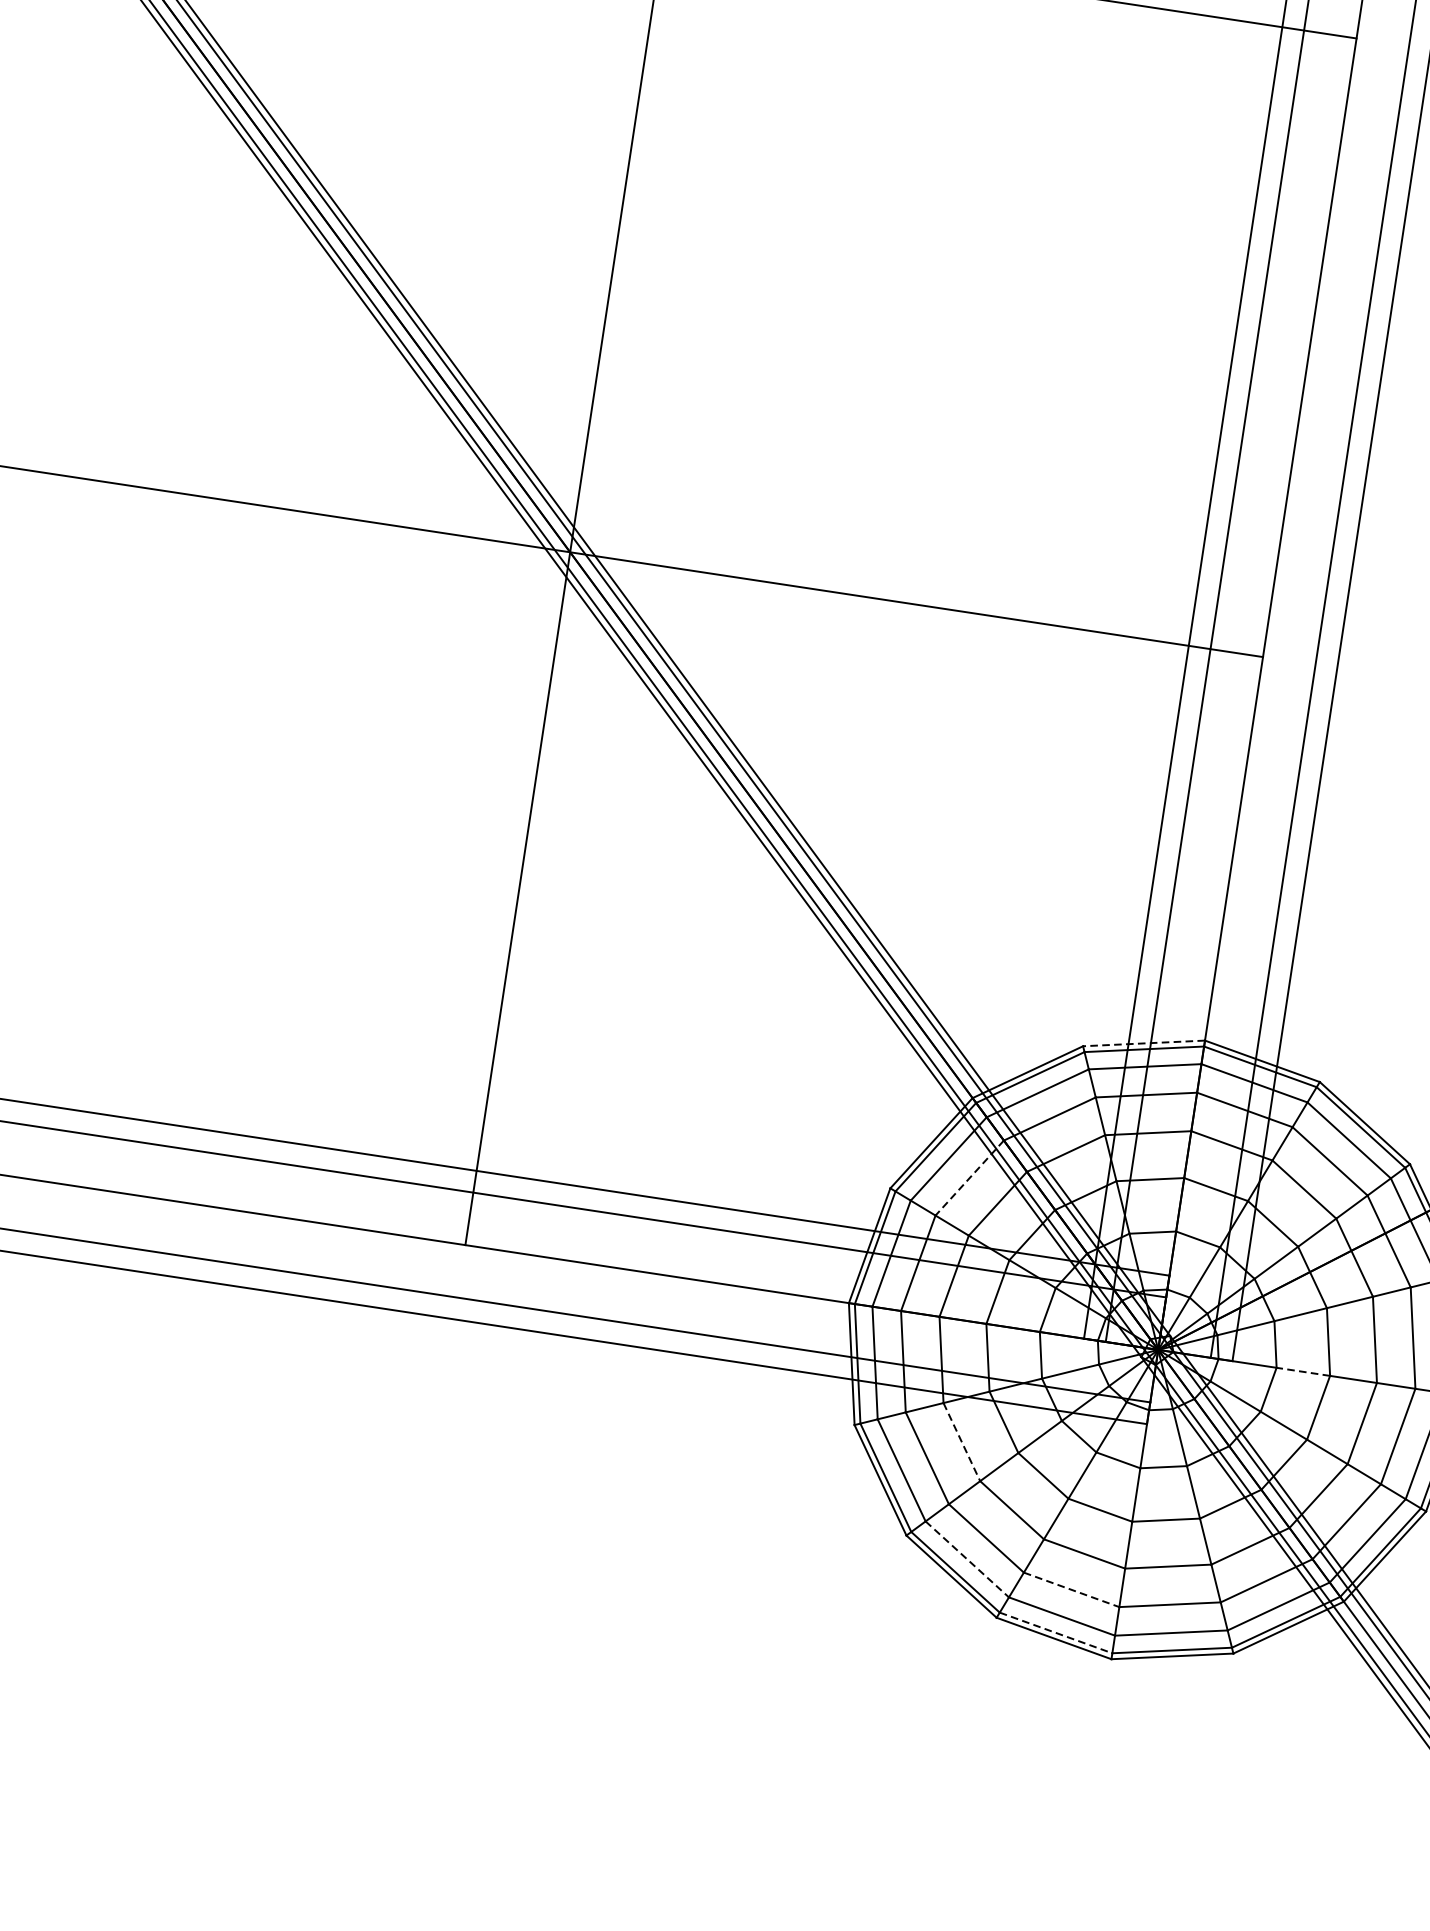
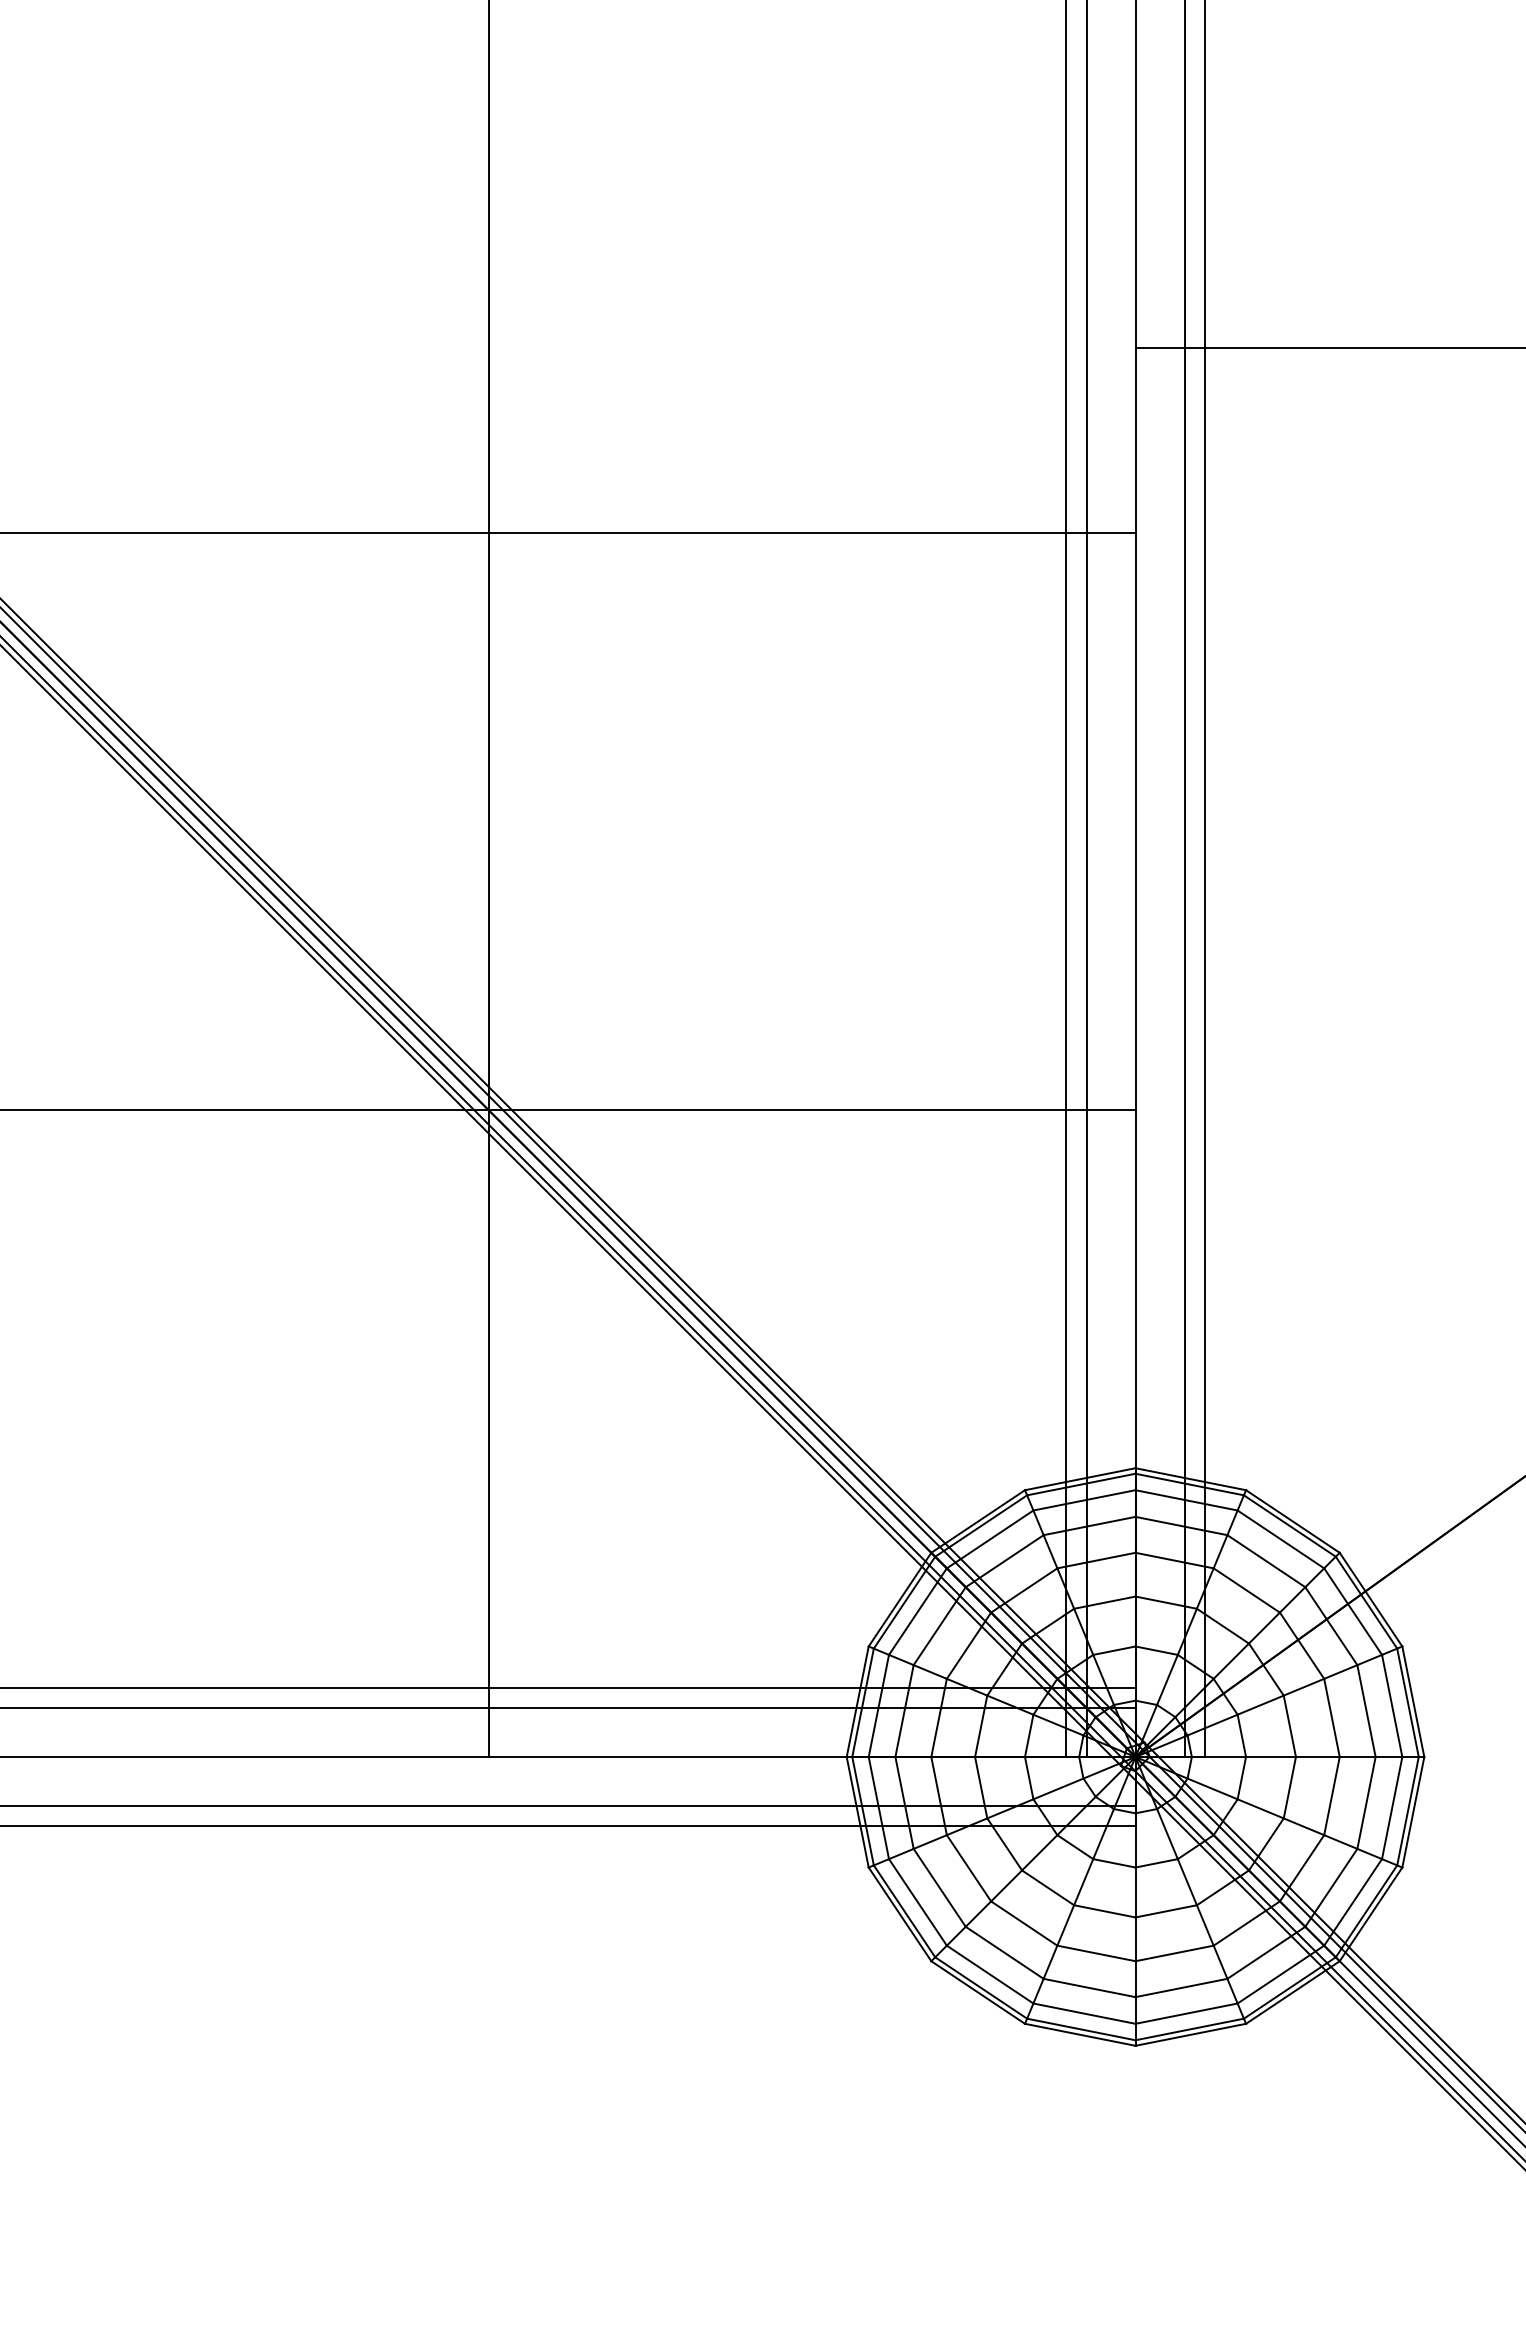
line: (1143, 1043) -> (1079, 1479), dashed -> solid
line: (969, 1178) -> (939, 1626), dashed -> solid
line: (1303, 1372) -> (1271, 1757), dashed -> solid
line: (962, 1442) -> (969, 1868), dashed -> solid
line: (967, 1559) -> (990, 1974), dashed -> solid
line: (1071, 1590) -> (1089, 1988), dashed -> solid
line: (1056, 1632) -> (1081, 2029), dashed -> solid

